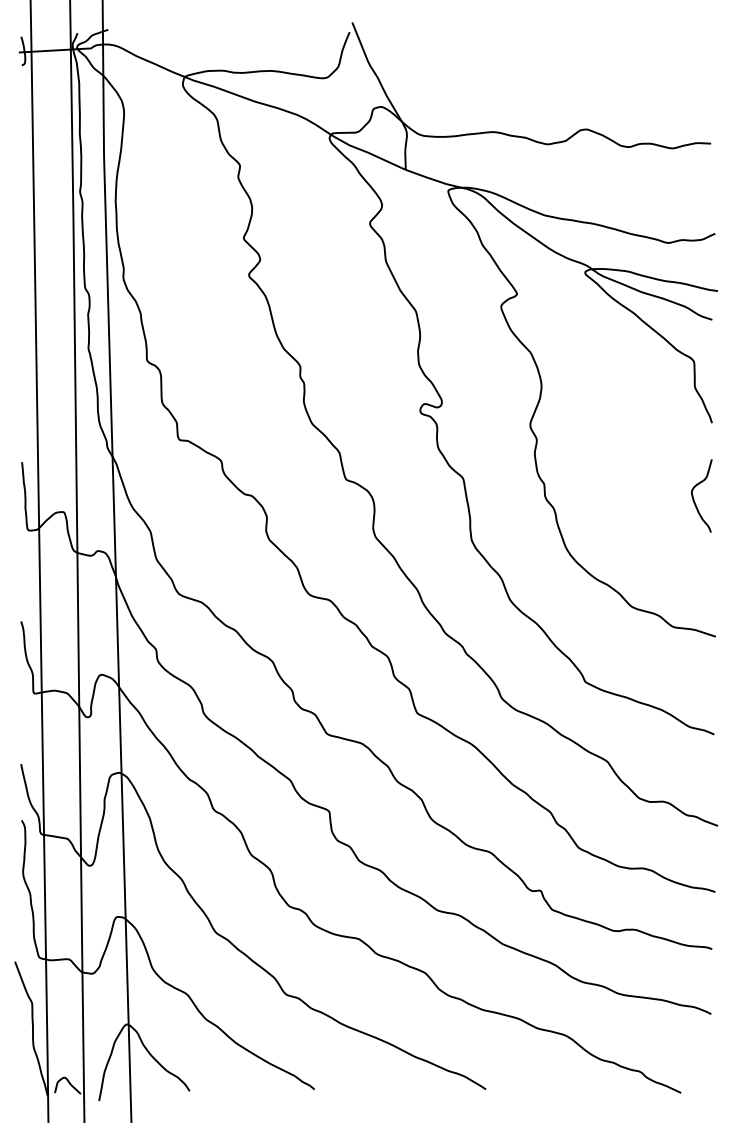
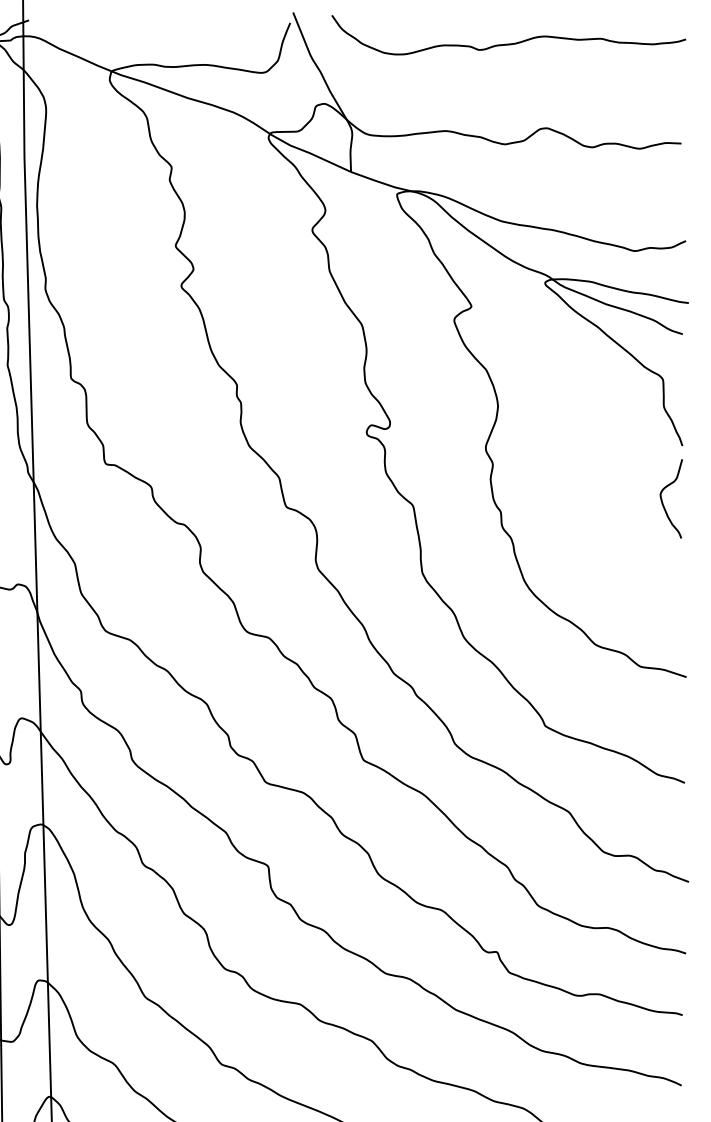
curve: (554, 50) -> (511, 42), added
curve: (693, 495) -> (662, 498), moved

